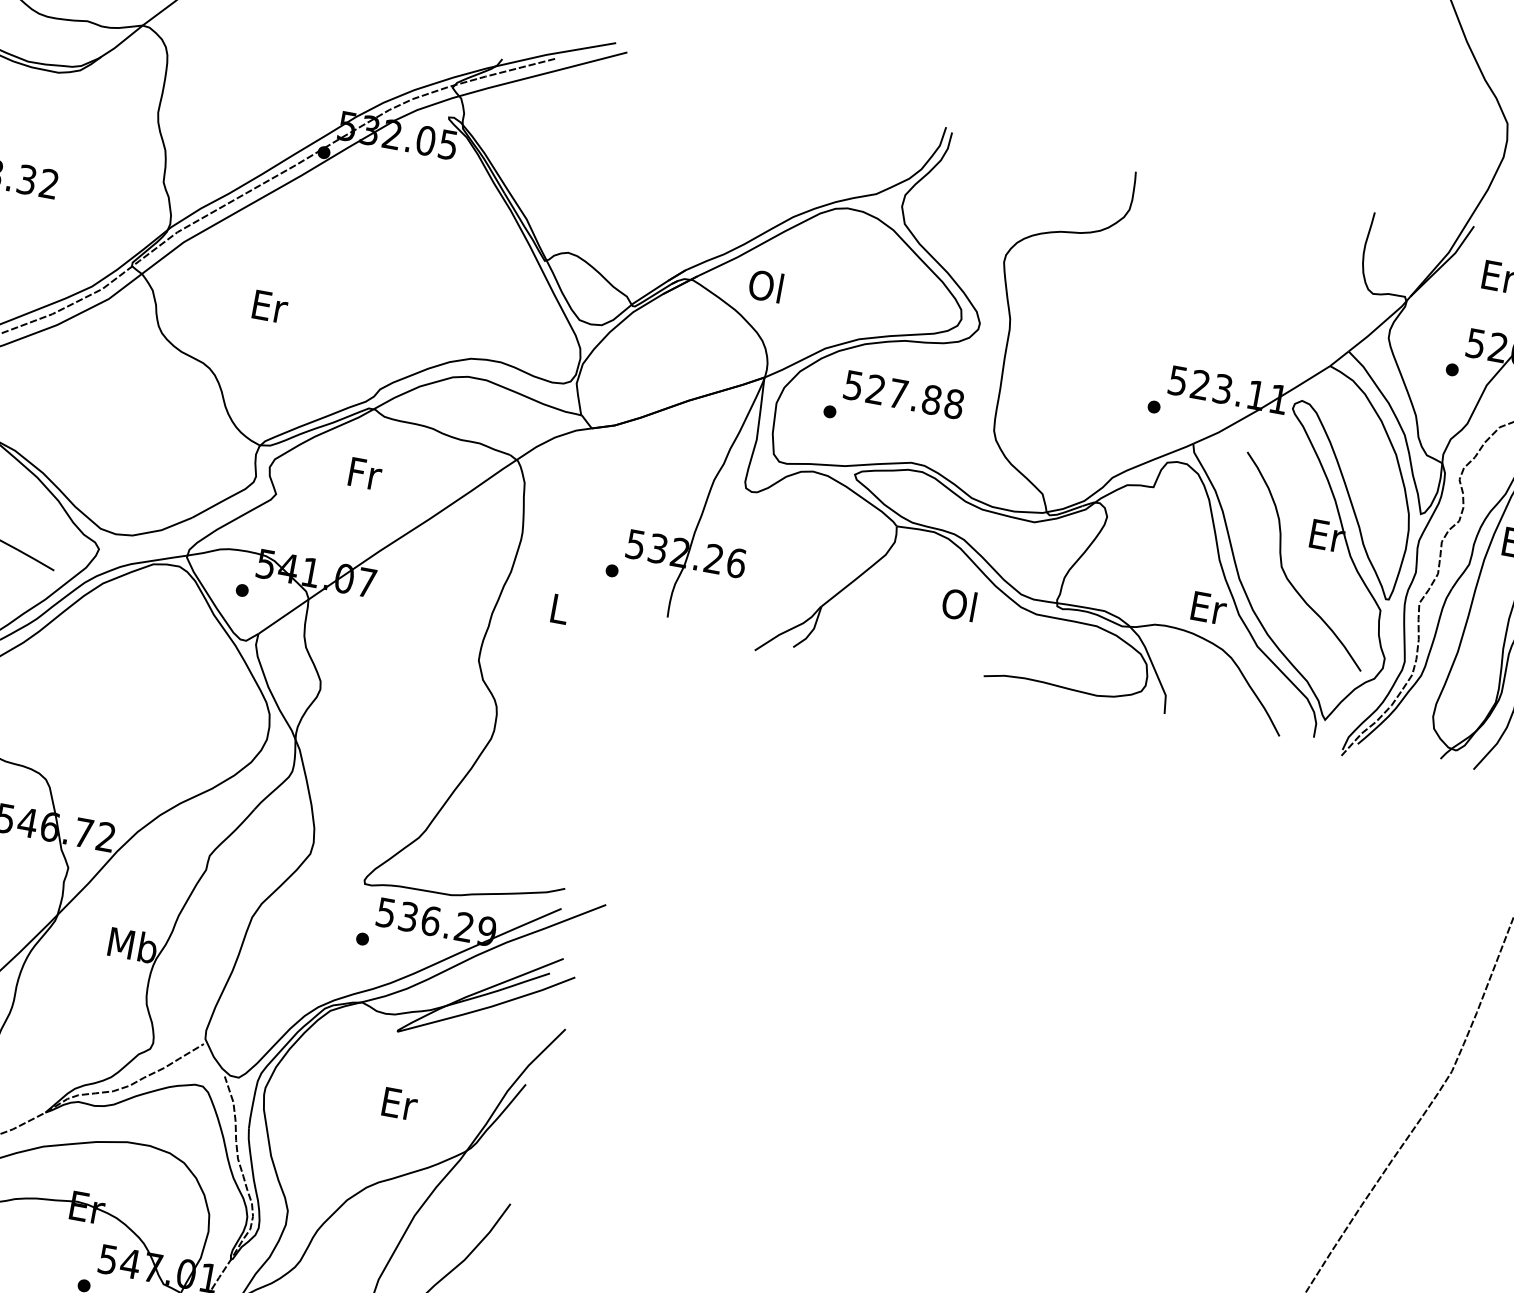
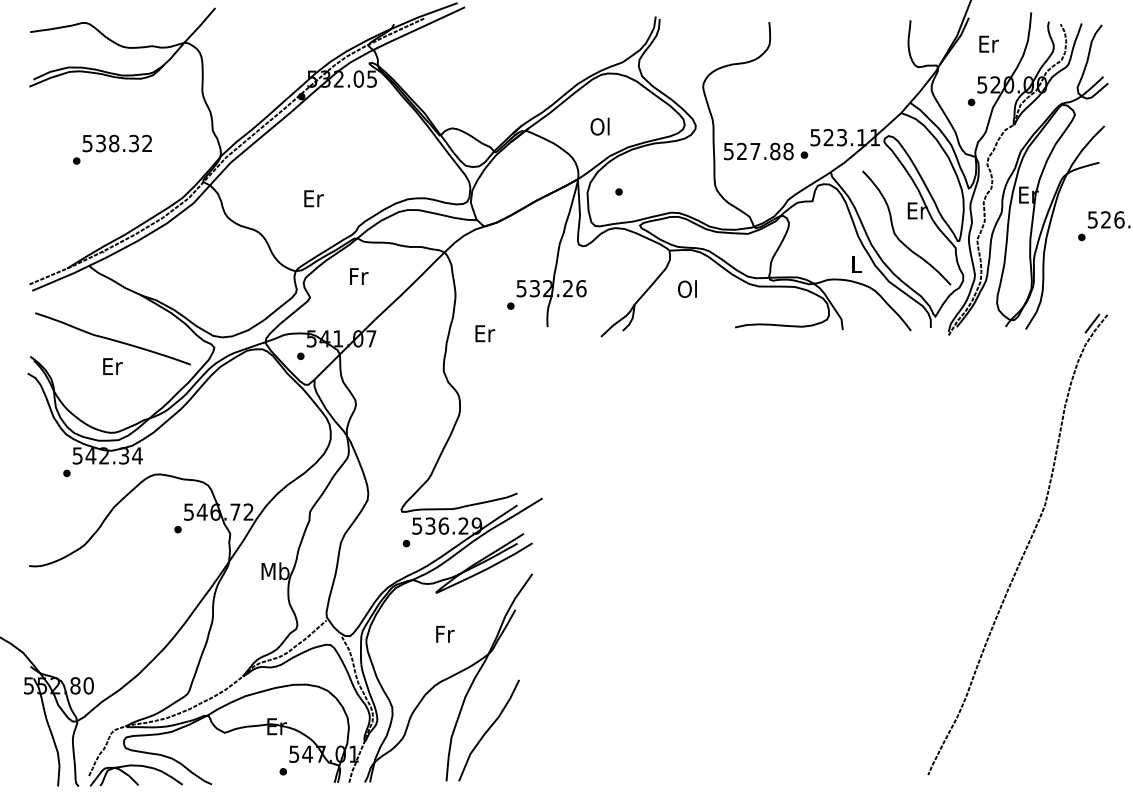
text: (764, 285) -> (599, 126), moved
text: (269, 306) -> (313, 198), moved
text: (903, 394) -> (758, 151), moved
text: (959, 603) -> (687, 288), moved
text: (1209, 607) -> (857, 264), Er -> L
text: (560, 609) -> (485, 333), L -> Er
text: (400, 1104) -> (445, 634), Er -> Fr

